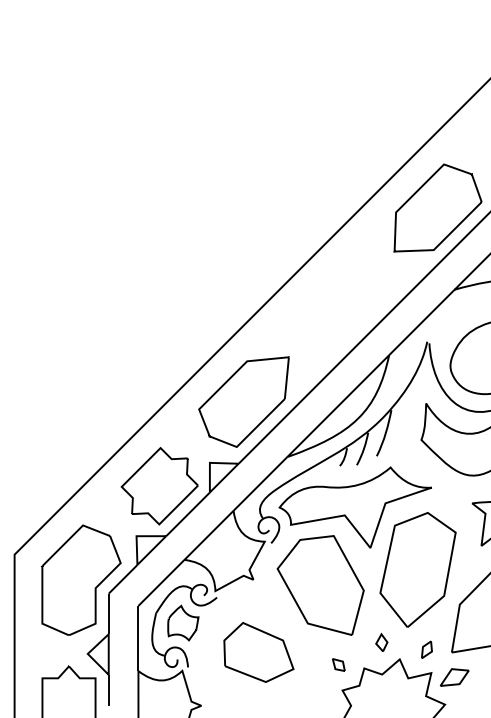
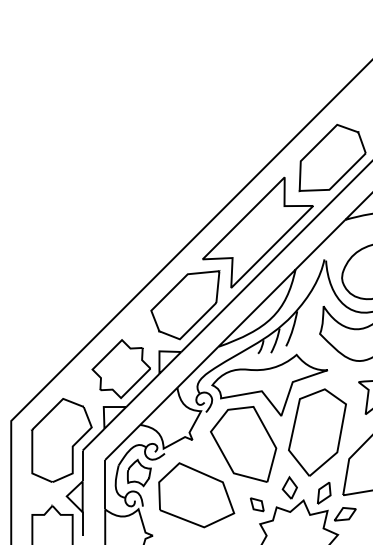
part: (339, 306) -> (257, 232), added
part: (381, 642) -> (289, 487), size x1.67
part: (426, 649) -> (323, 493), size x1.67
part: (258, 652) -> (196, 495), size x1.43
part: (338, 664) -> (257, 504), size x1.43

